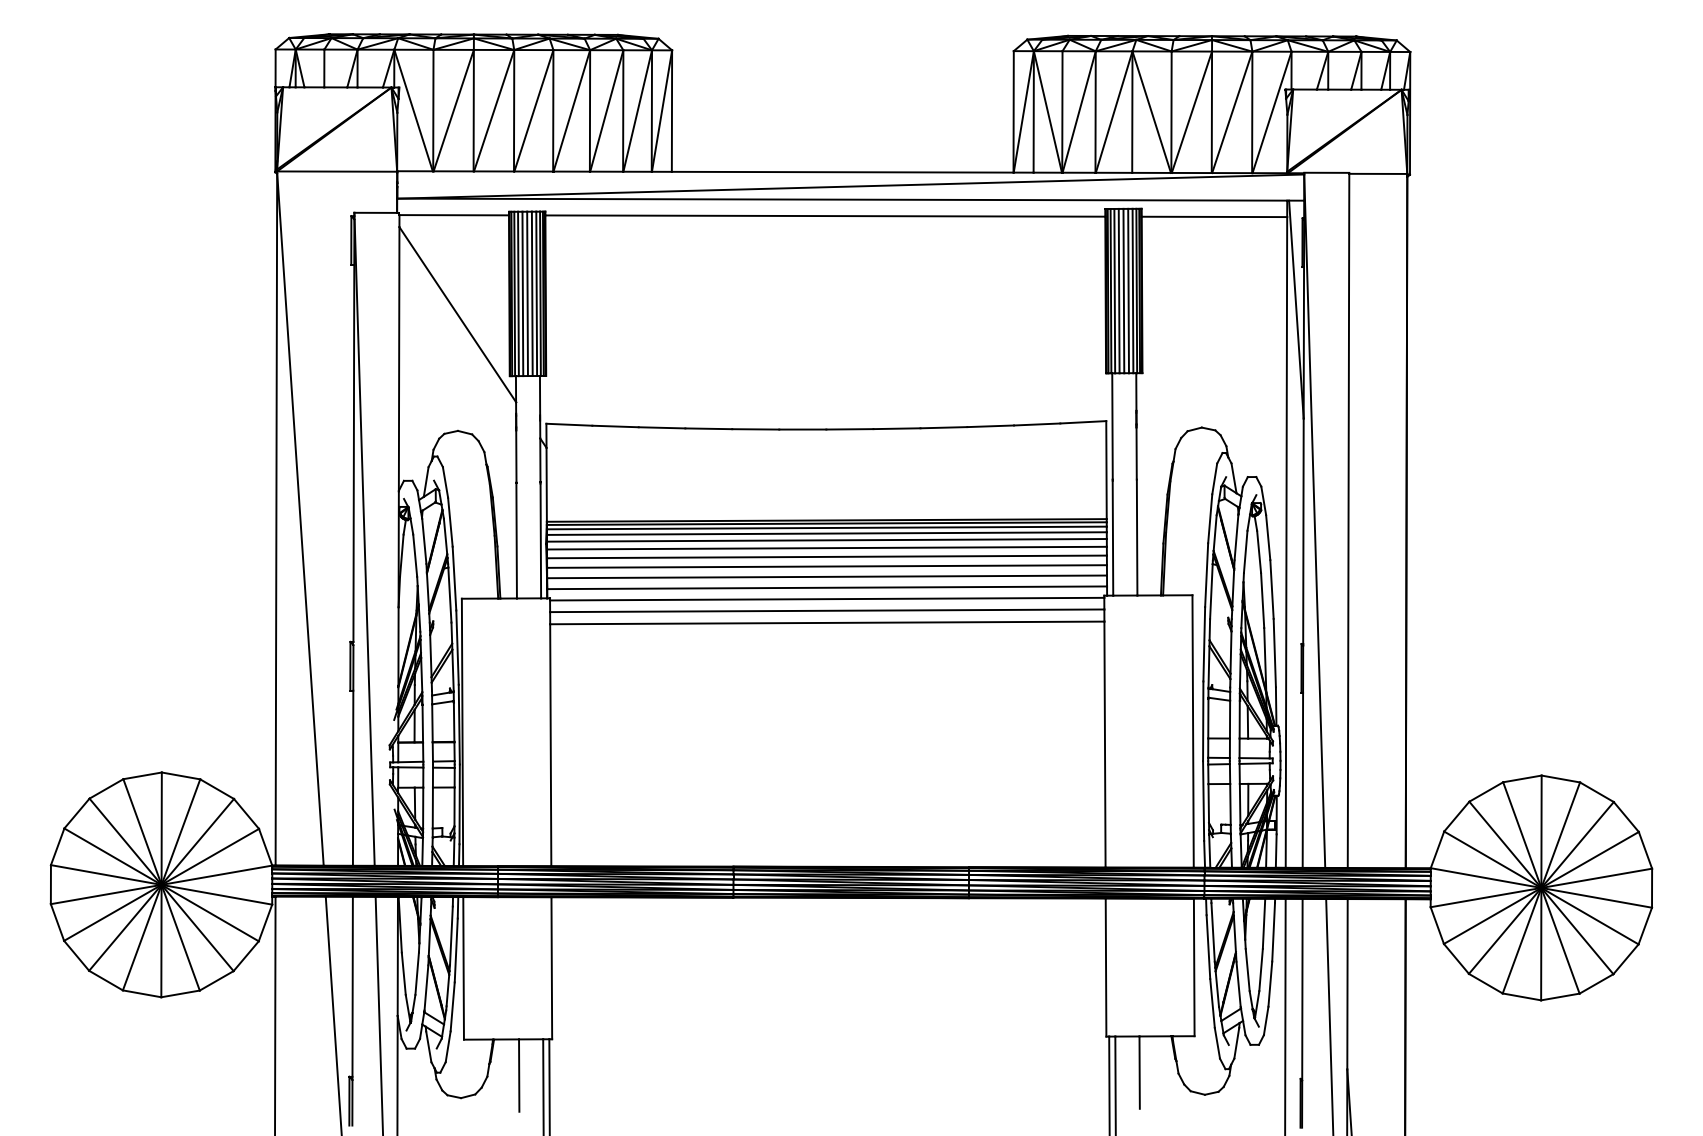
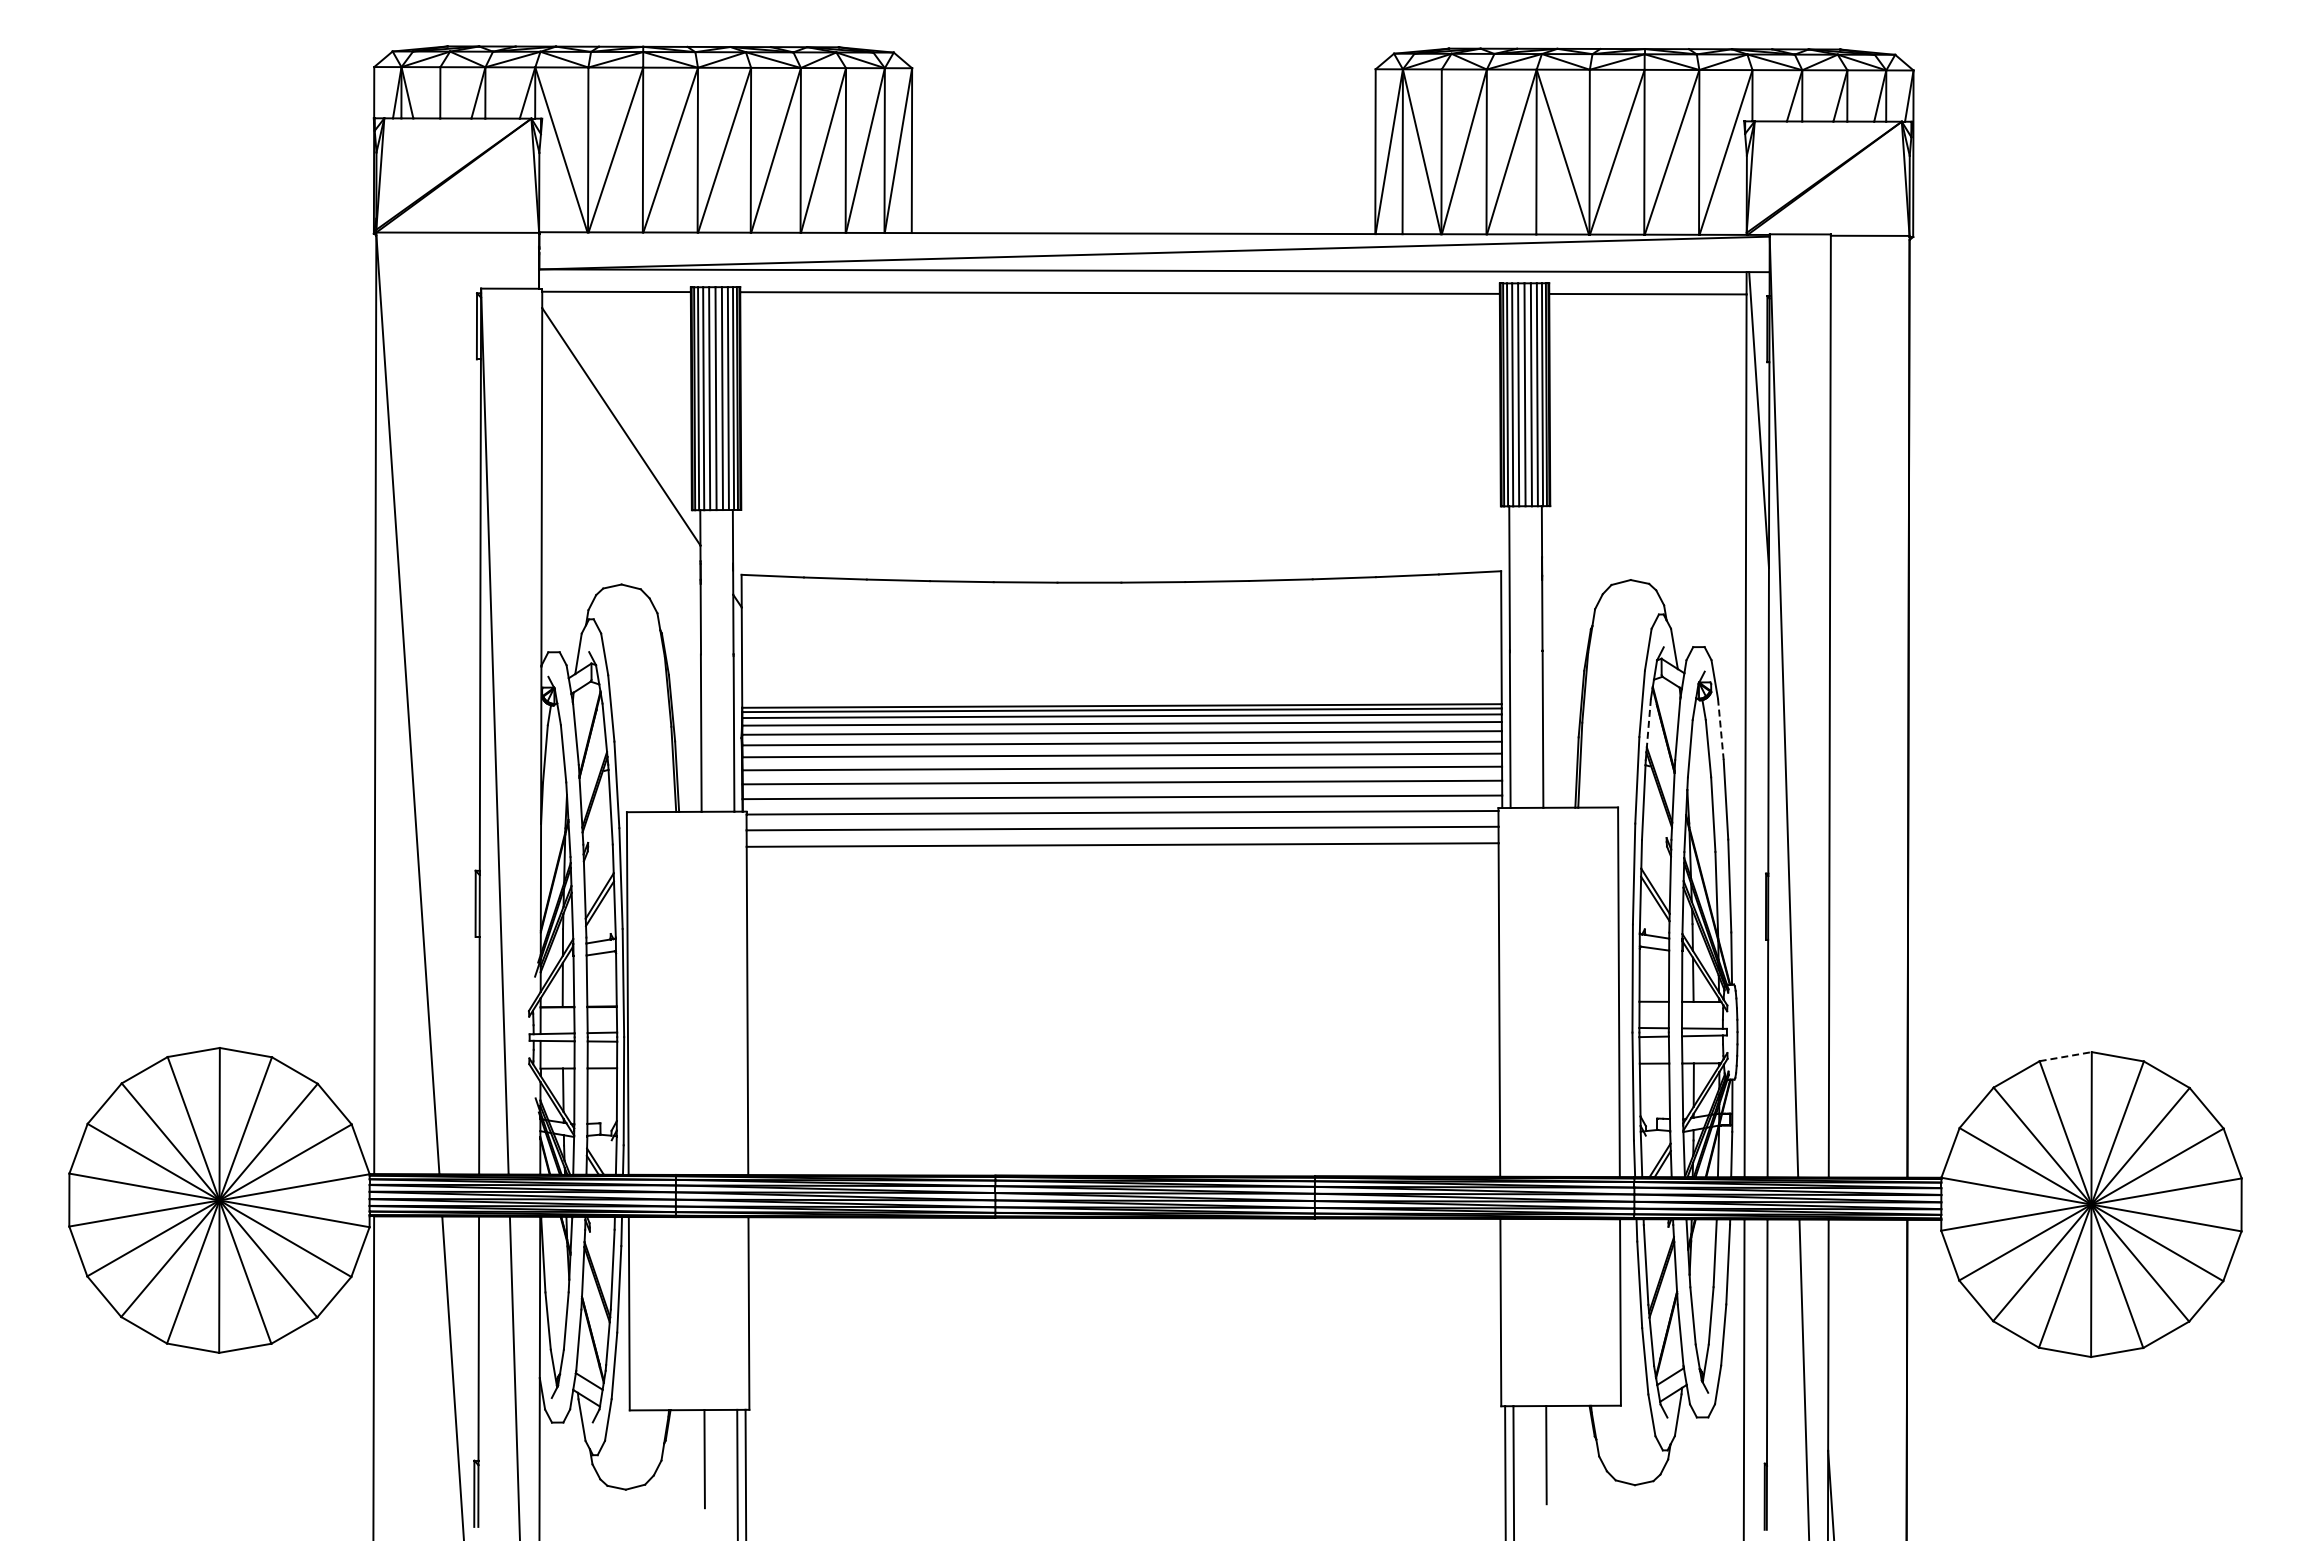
line: (1214, 533) -> (1648, 723), solid -> dashed
line: (1267, 537) -> (1720, 729), solid -> dashed
line: (1522, 778) -> (2066, 1056), solid -> dashed

